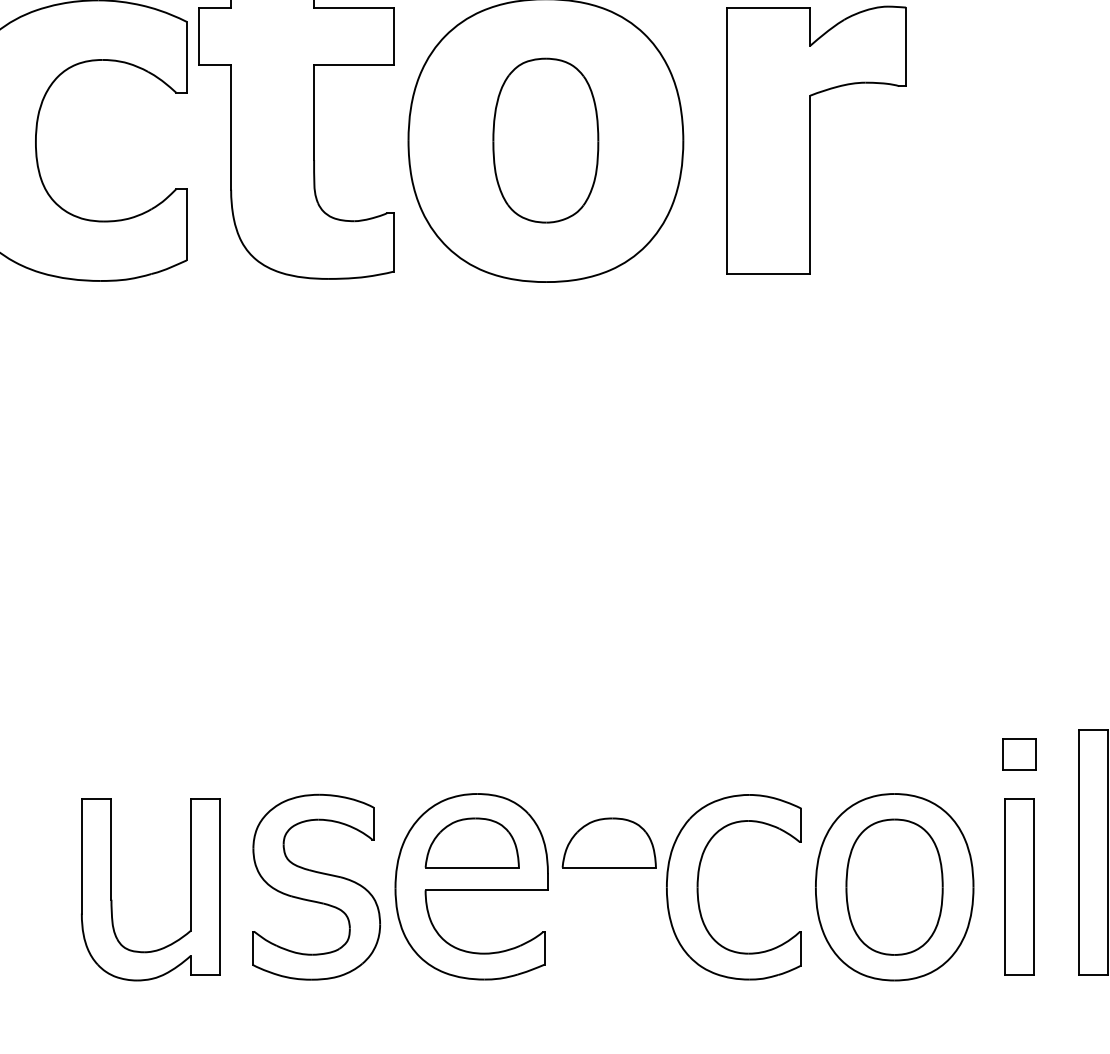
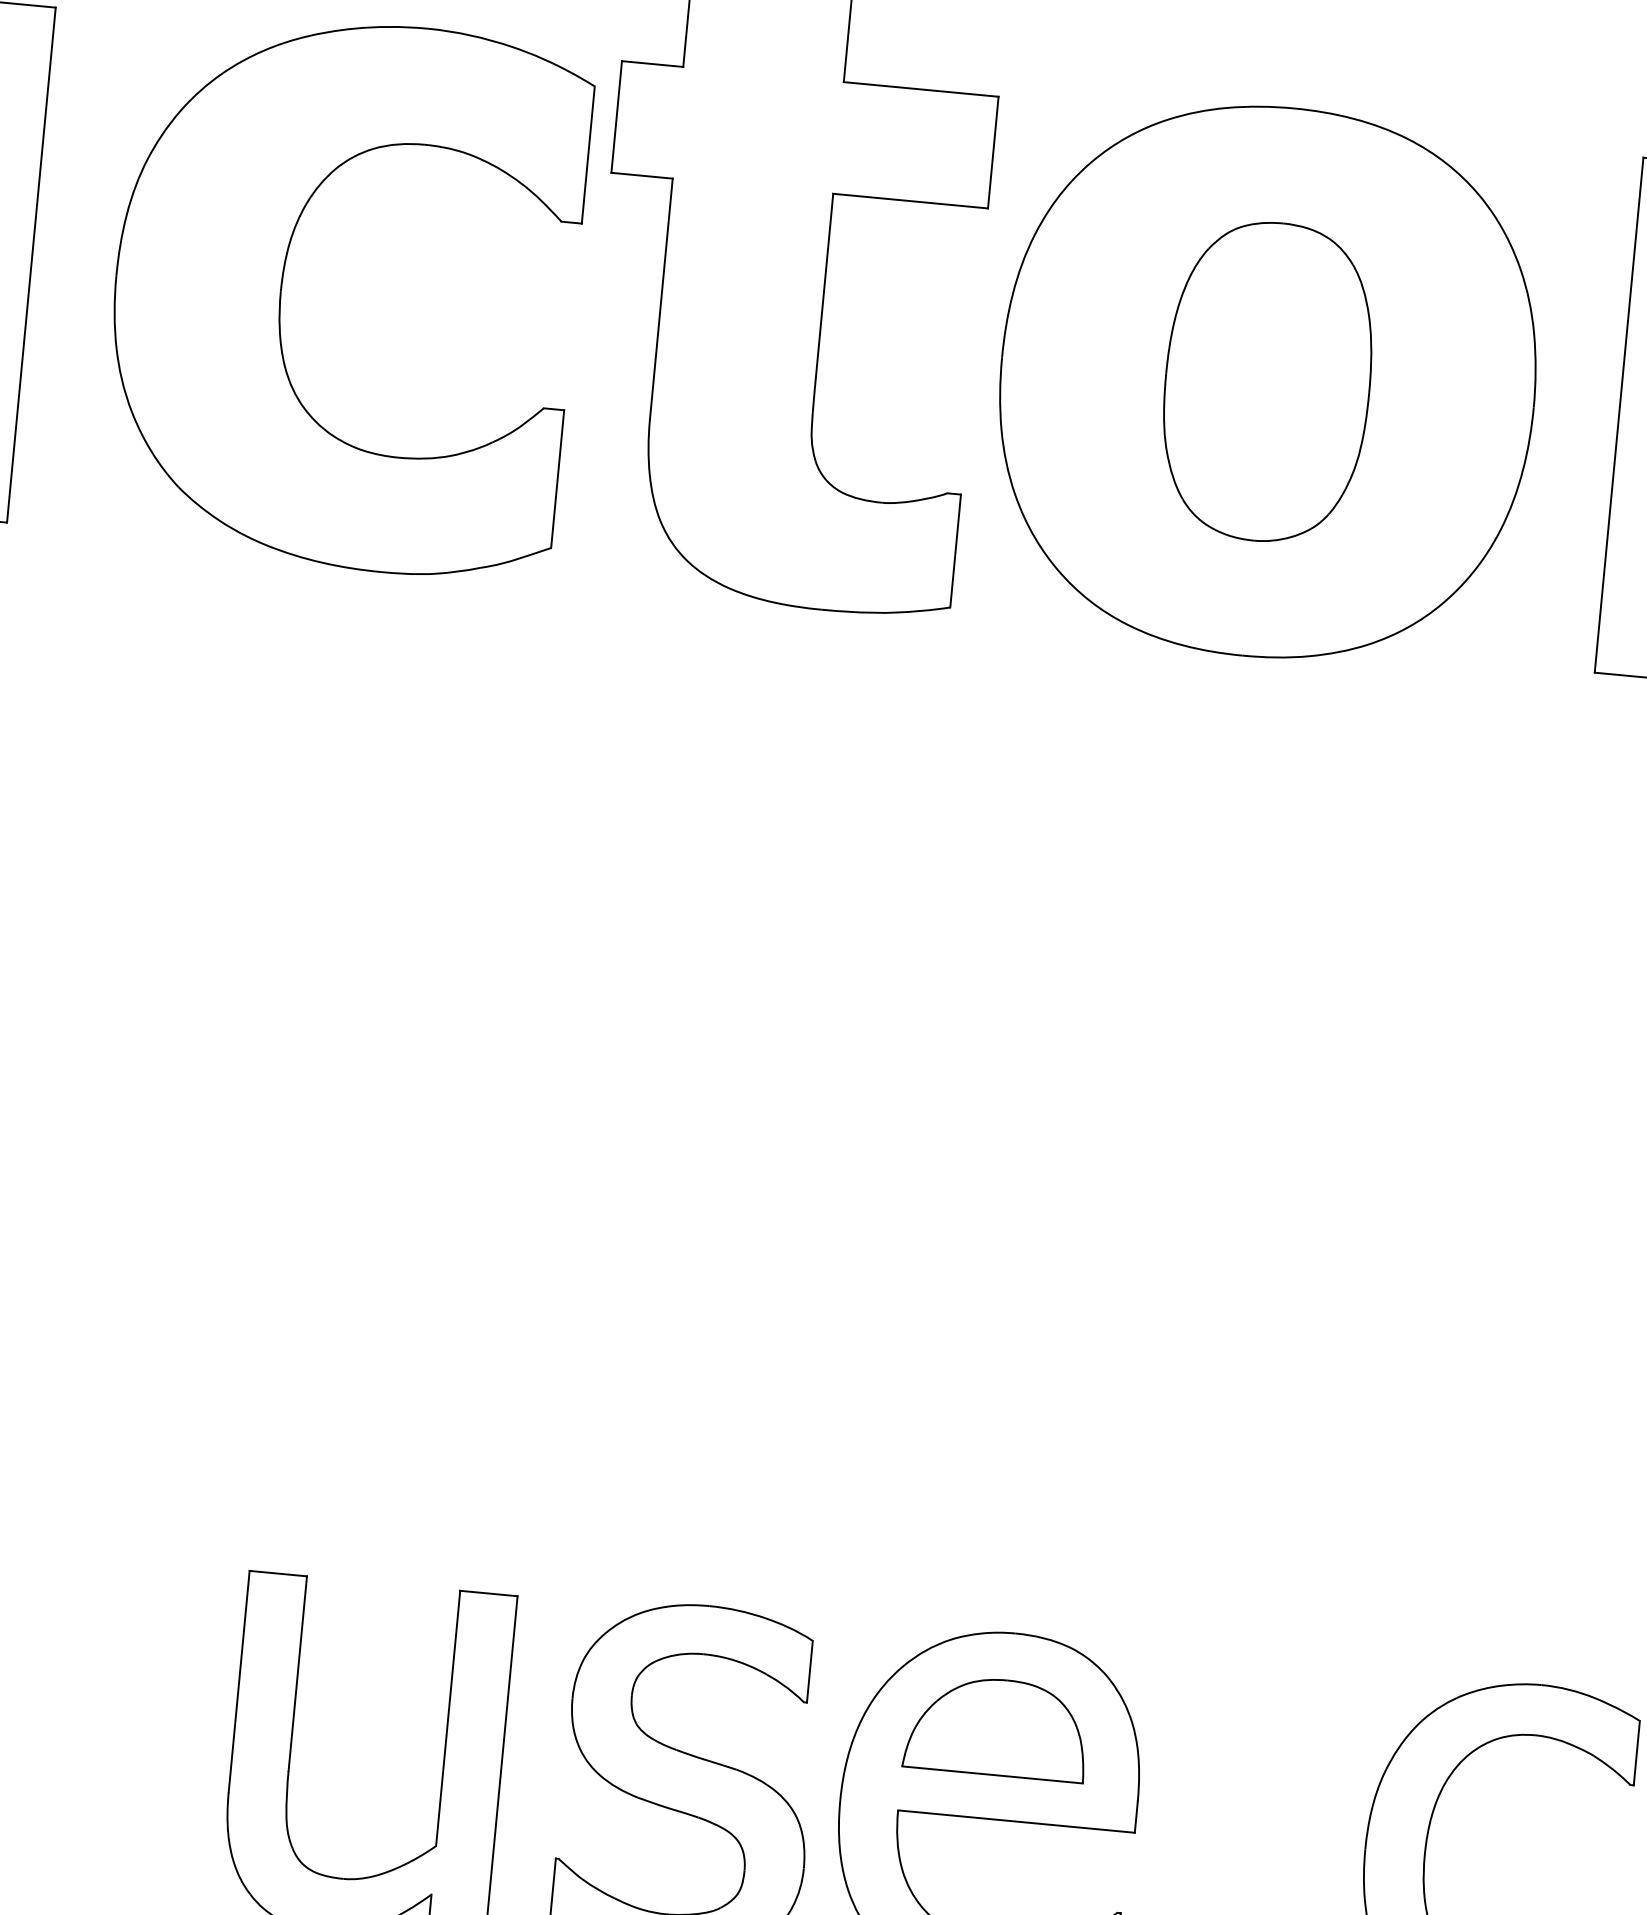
part: (608, 842) -> (1260, 1751), removed

